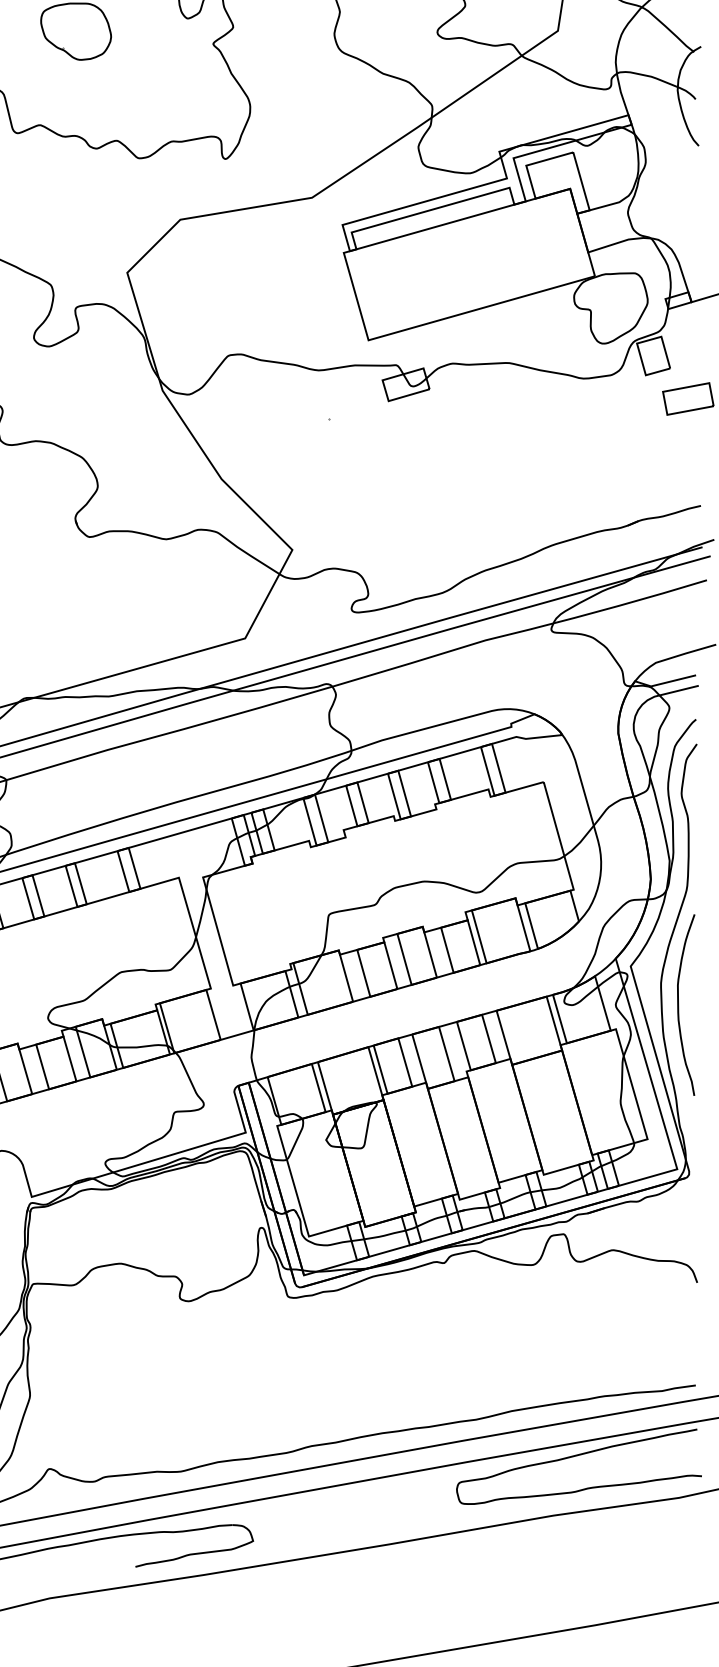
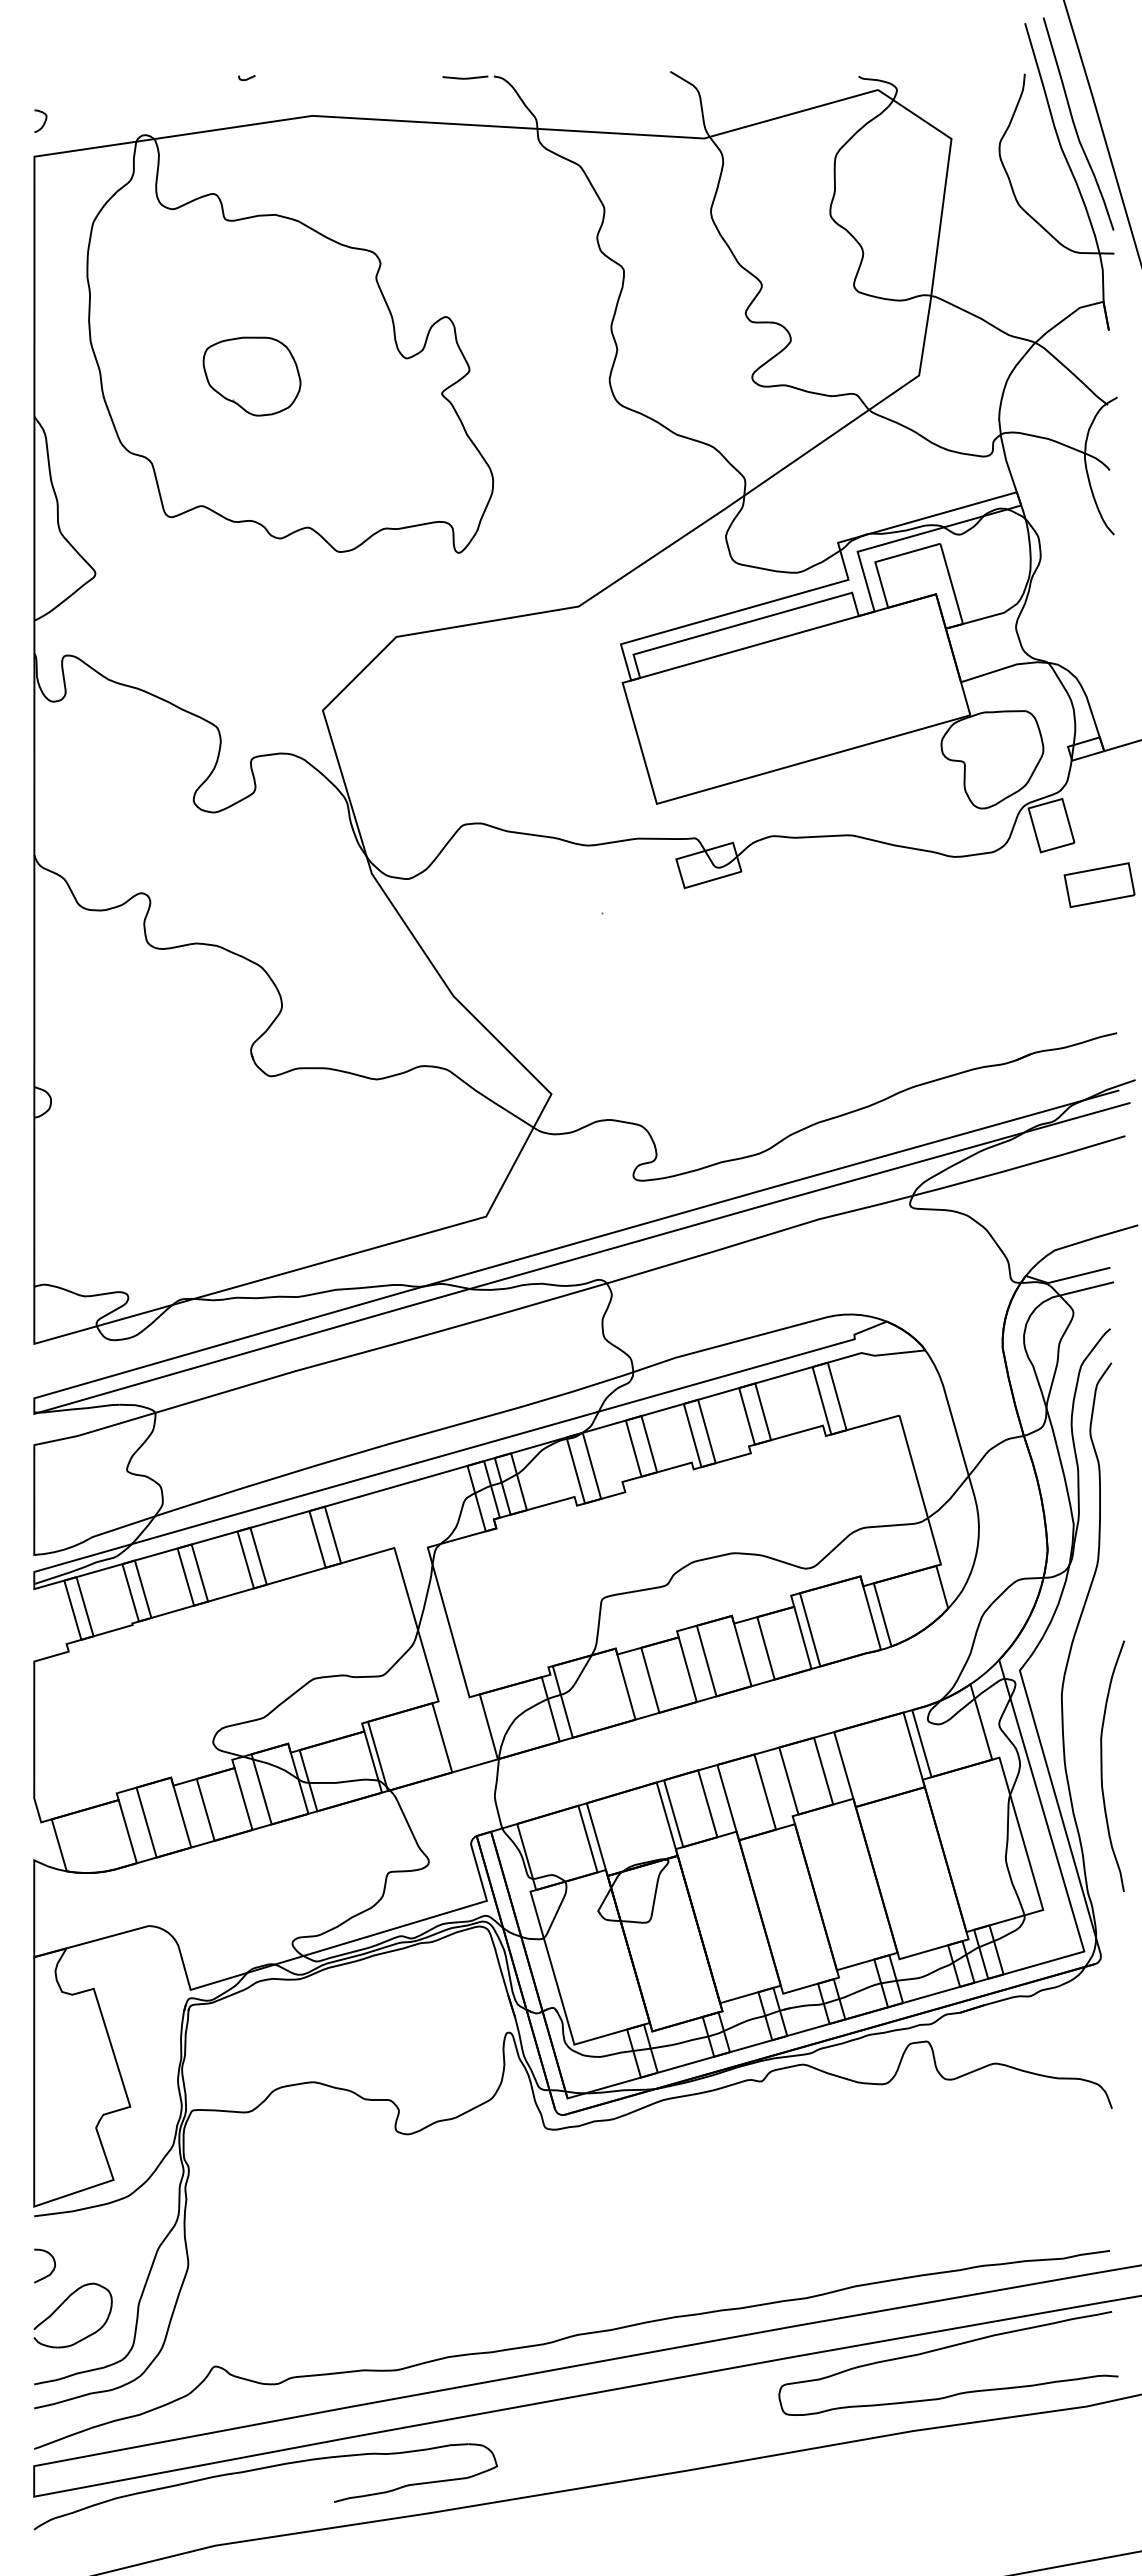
curve: (678, 1005) -> (1102, 1766), moved

